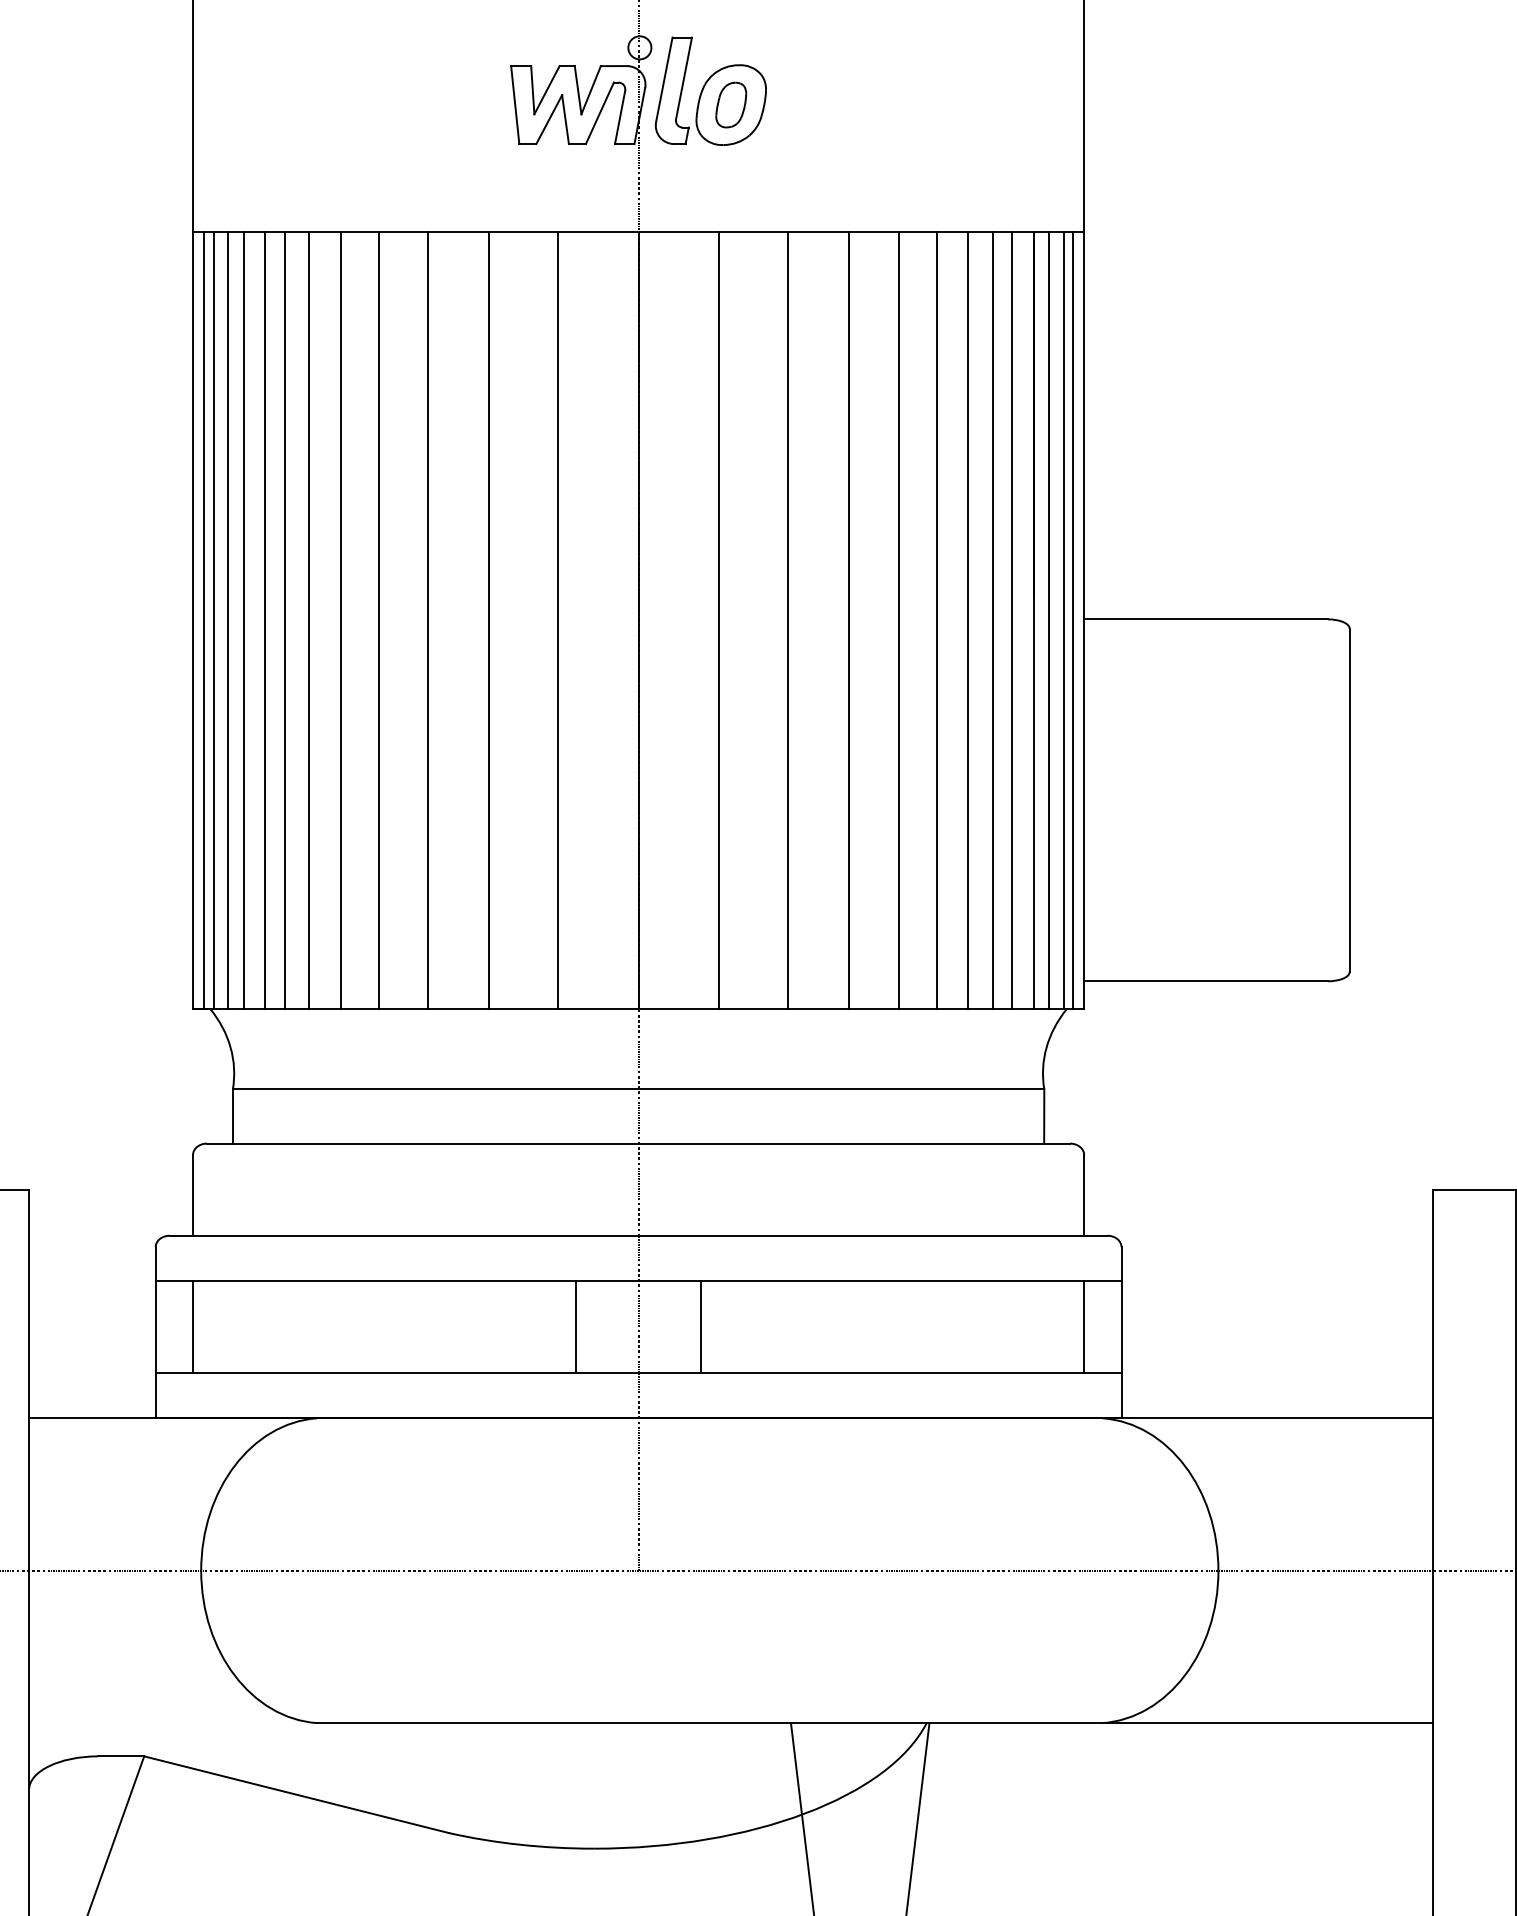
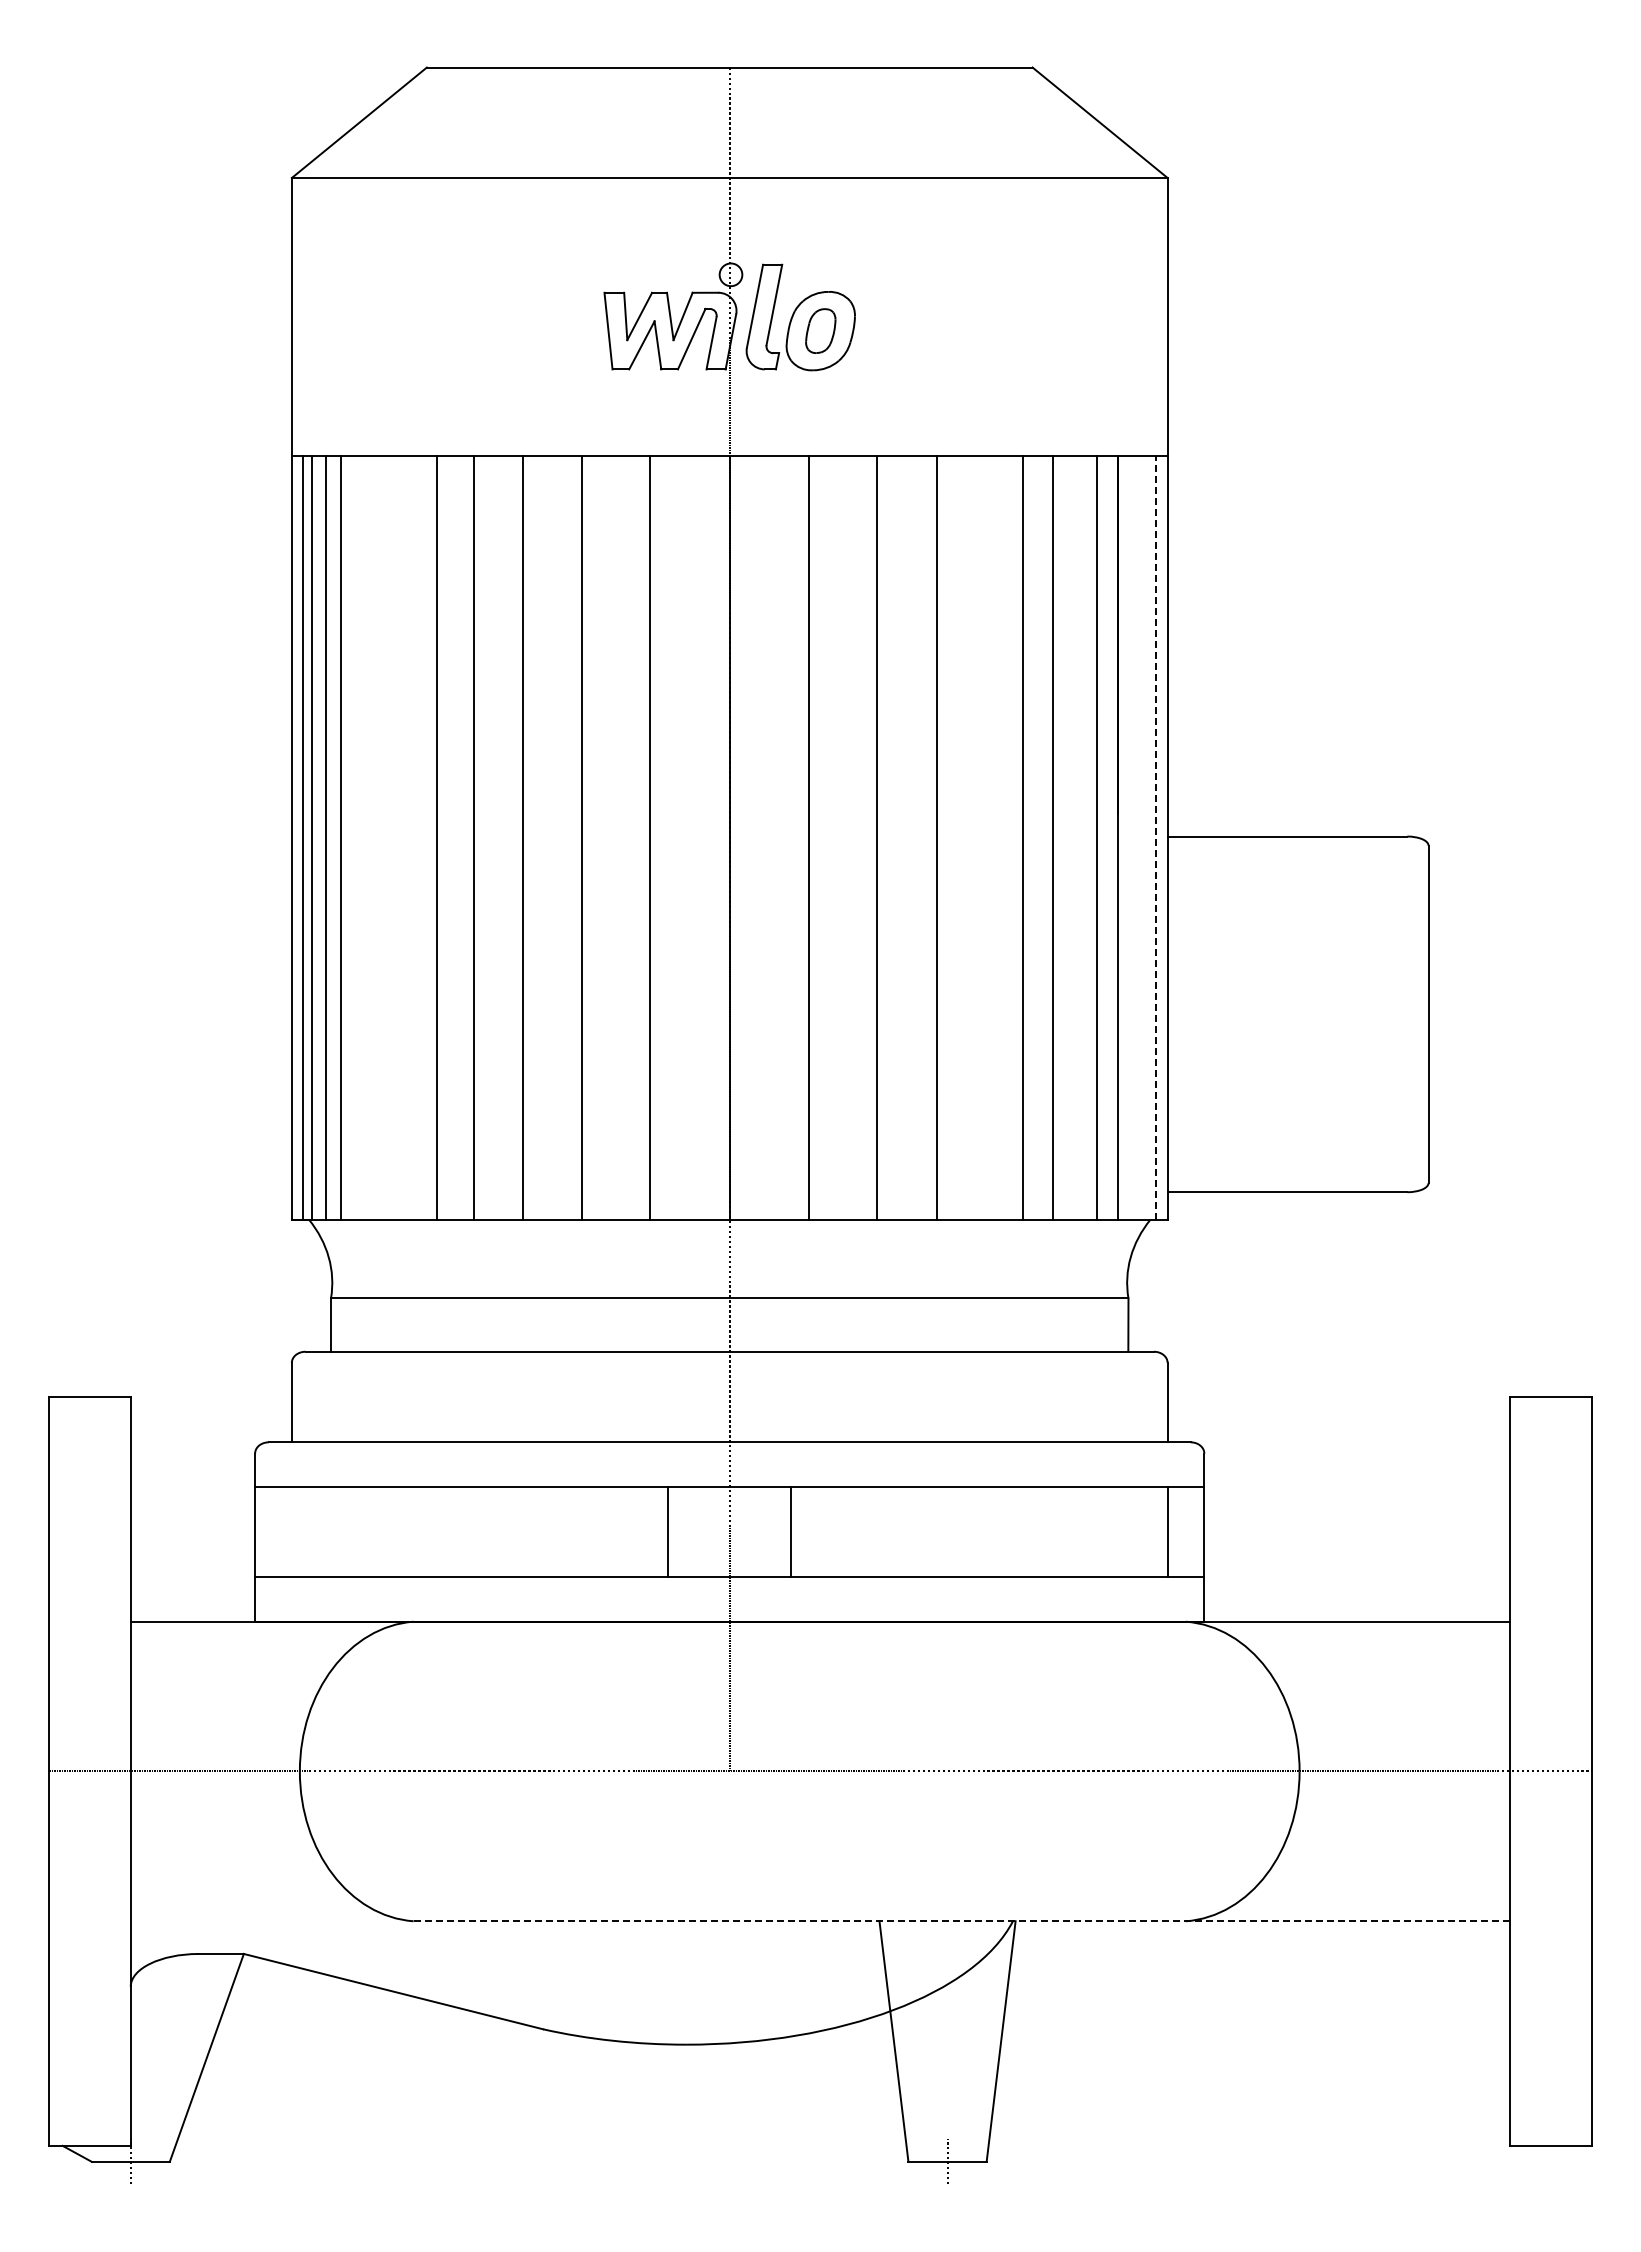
line: (264, 620) -> (362, 837), removed
line: (284, 620) -> (381, 837), removed
line: (309, 620) -> (406, 837), removed
line: (898, 620) -> (985, 837), removed
line: (992, 620) -> (1077, 837), removed
line: (1049, 620) -> (1133, 837), removed
line: (1063, 620) -> (1147, 837), removed
line: (1072, 620) -> (1156, 837), solid -> dashed
line: (192, 1326) -> (291, 1531), removed
line: (874, 1723) -> (961, 1921), solid -> dashed

